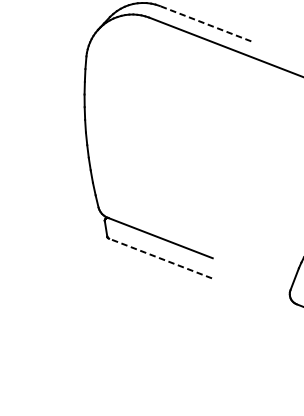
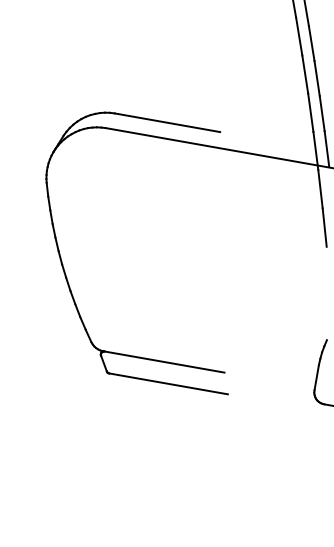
line: (205, 23) -> (167, 122), dashed -> solid
line: (160, 258) -> (168, 383), dashed -> solid

